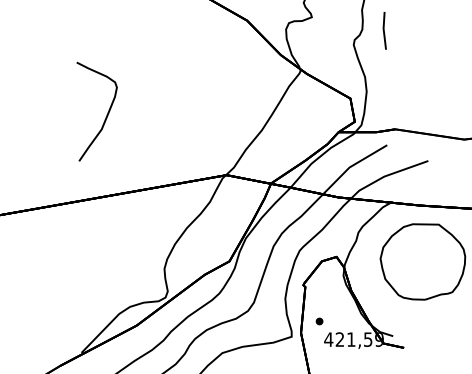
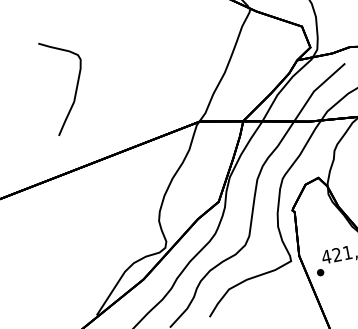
part: (319, 321) -> (320, 272), moved

